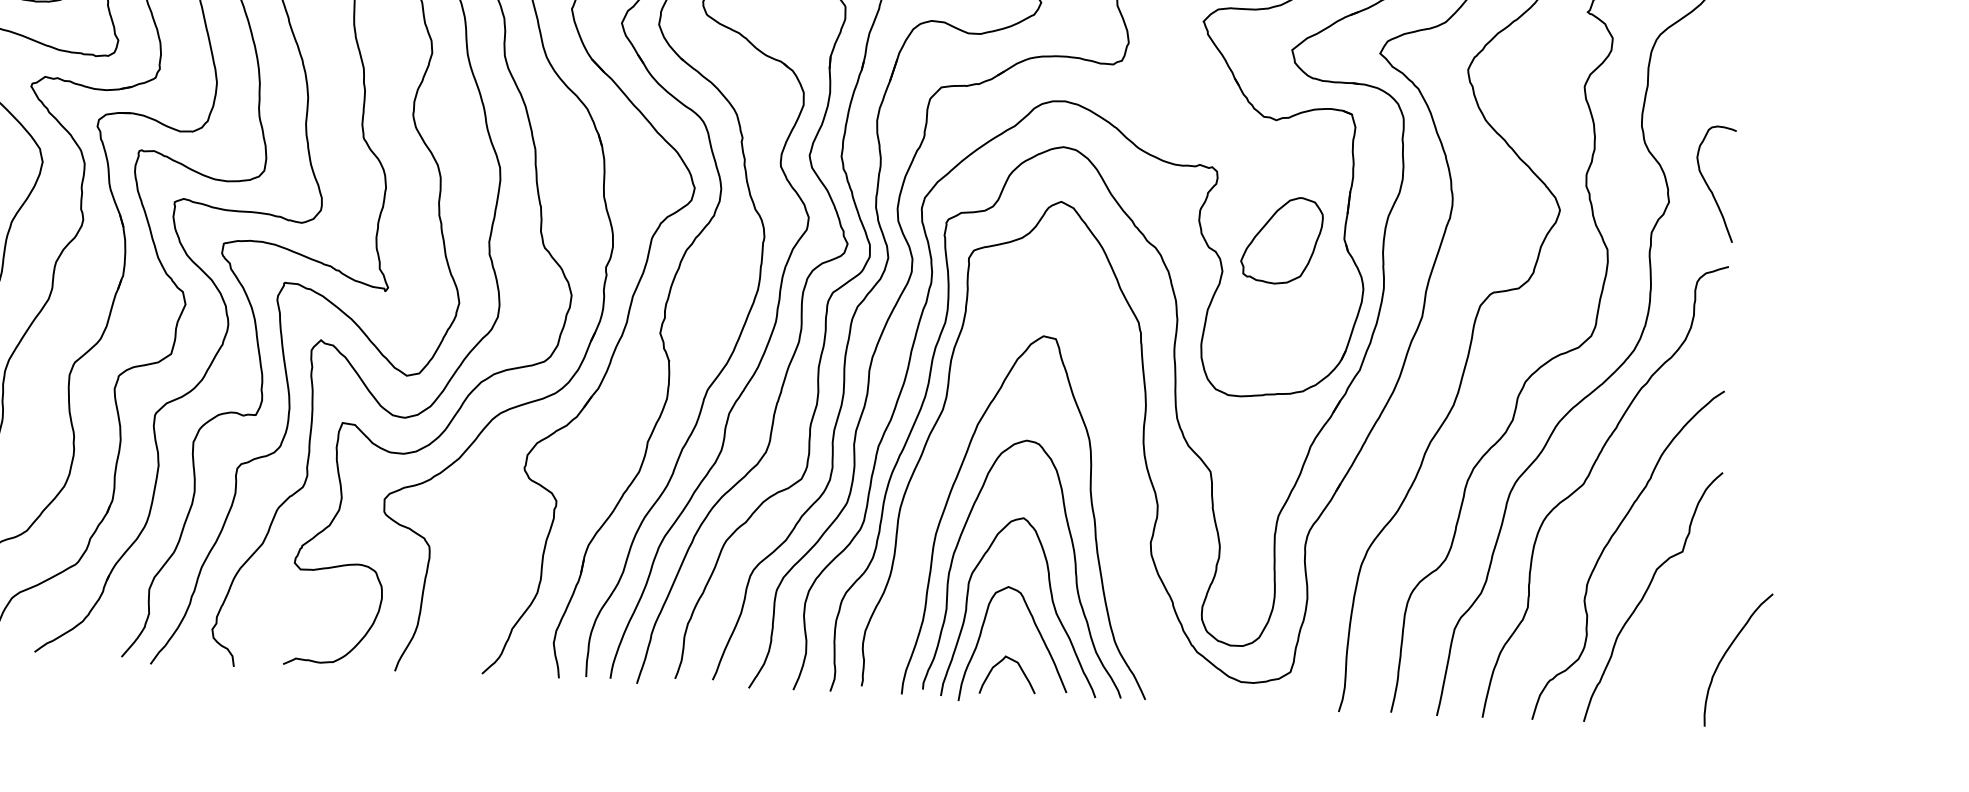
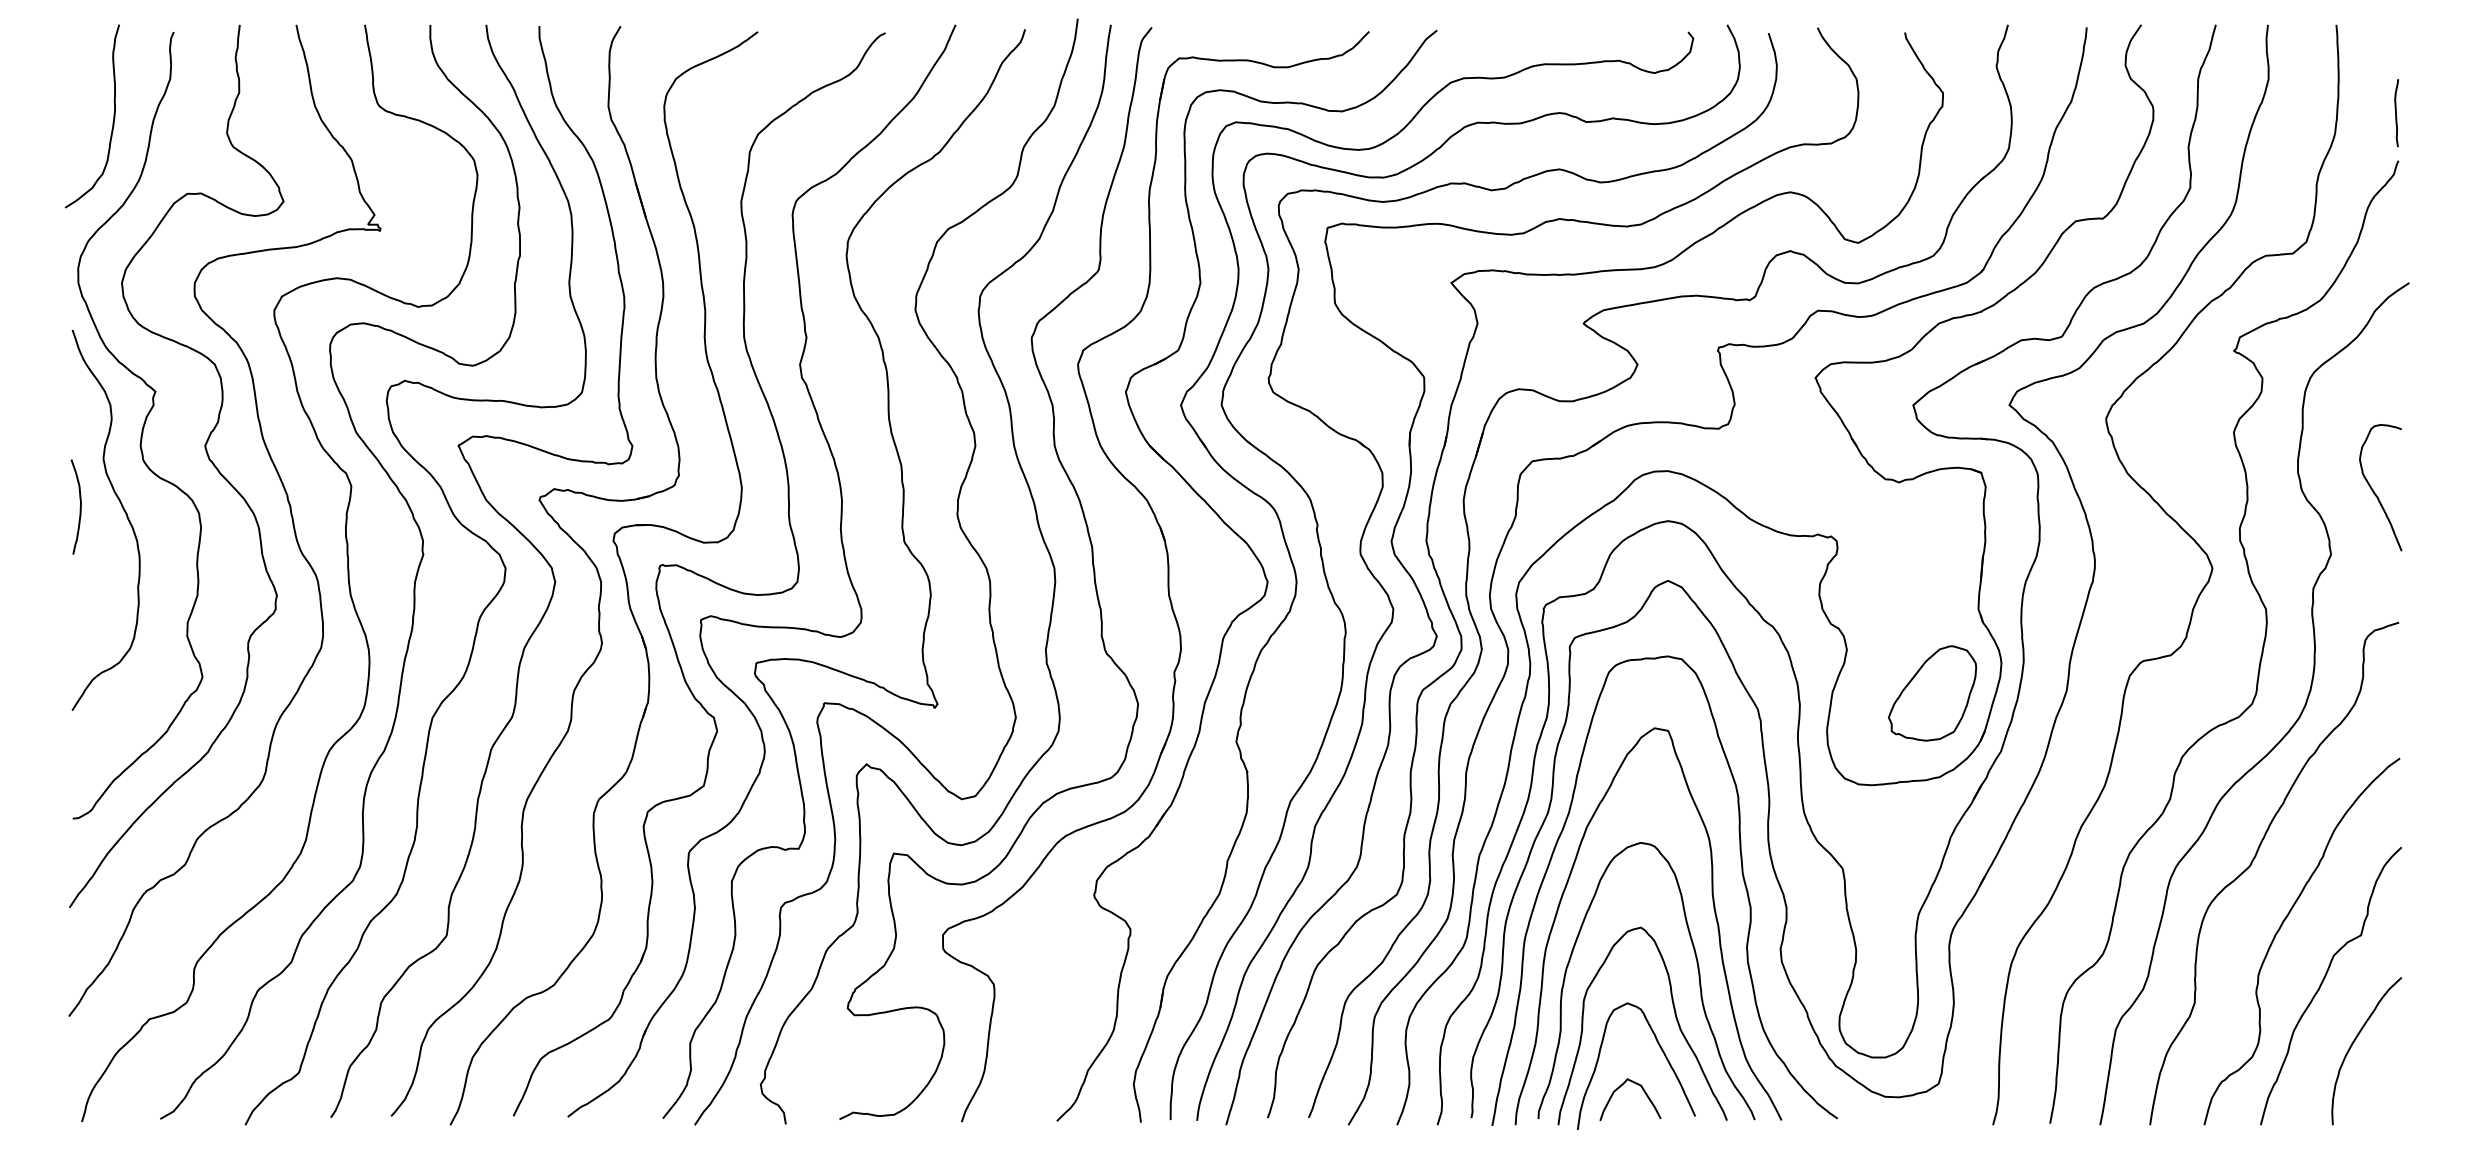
curve: (1709, 187) -> (2374, 491), moved
part: (1281, 240) -> (1932, 693), moved
curve: (1117, 472) -> (1741, 873), added
curve: (1726, 653) -> (2353, 1044), moved

